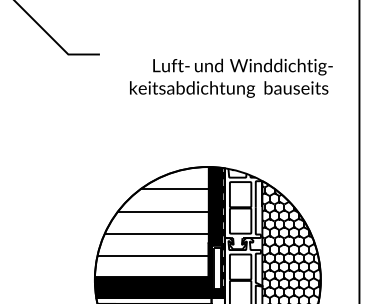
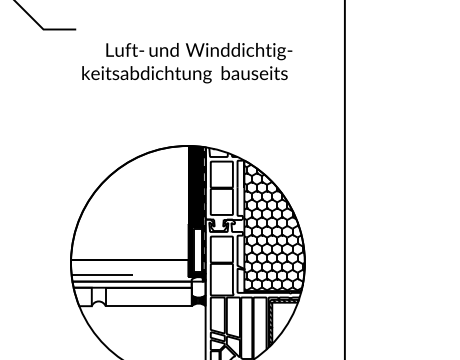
text: (231, 78) -> (187, 63), moved
hatch: (152, 222) -> (130, 203), removed
fill: (158, 287) -> (136, 270), removed

